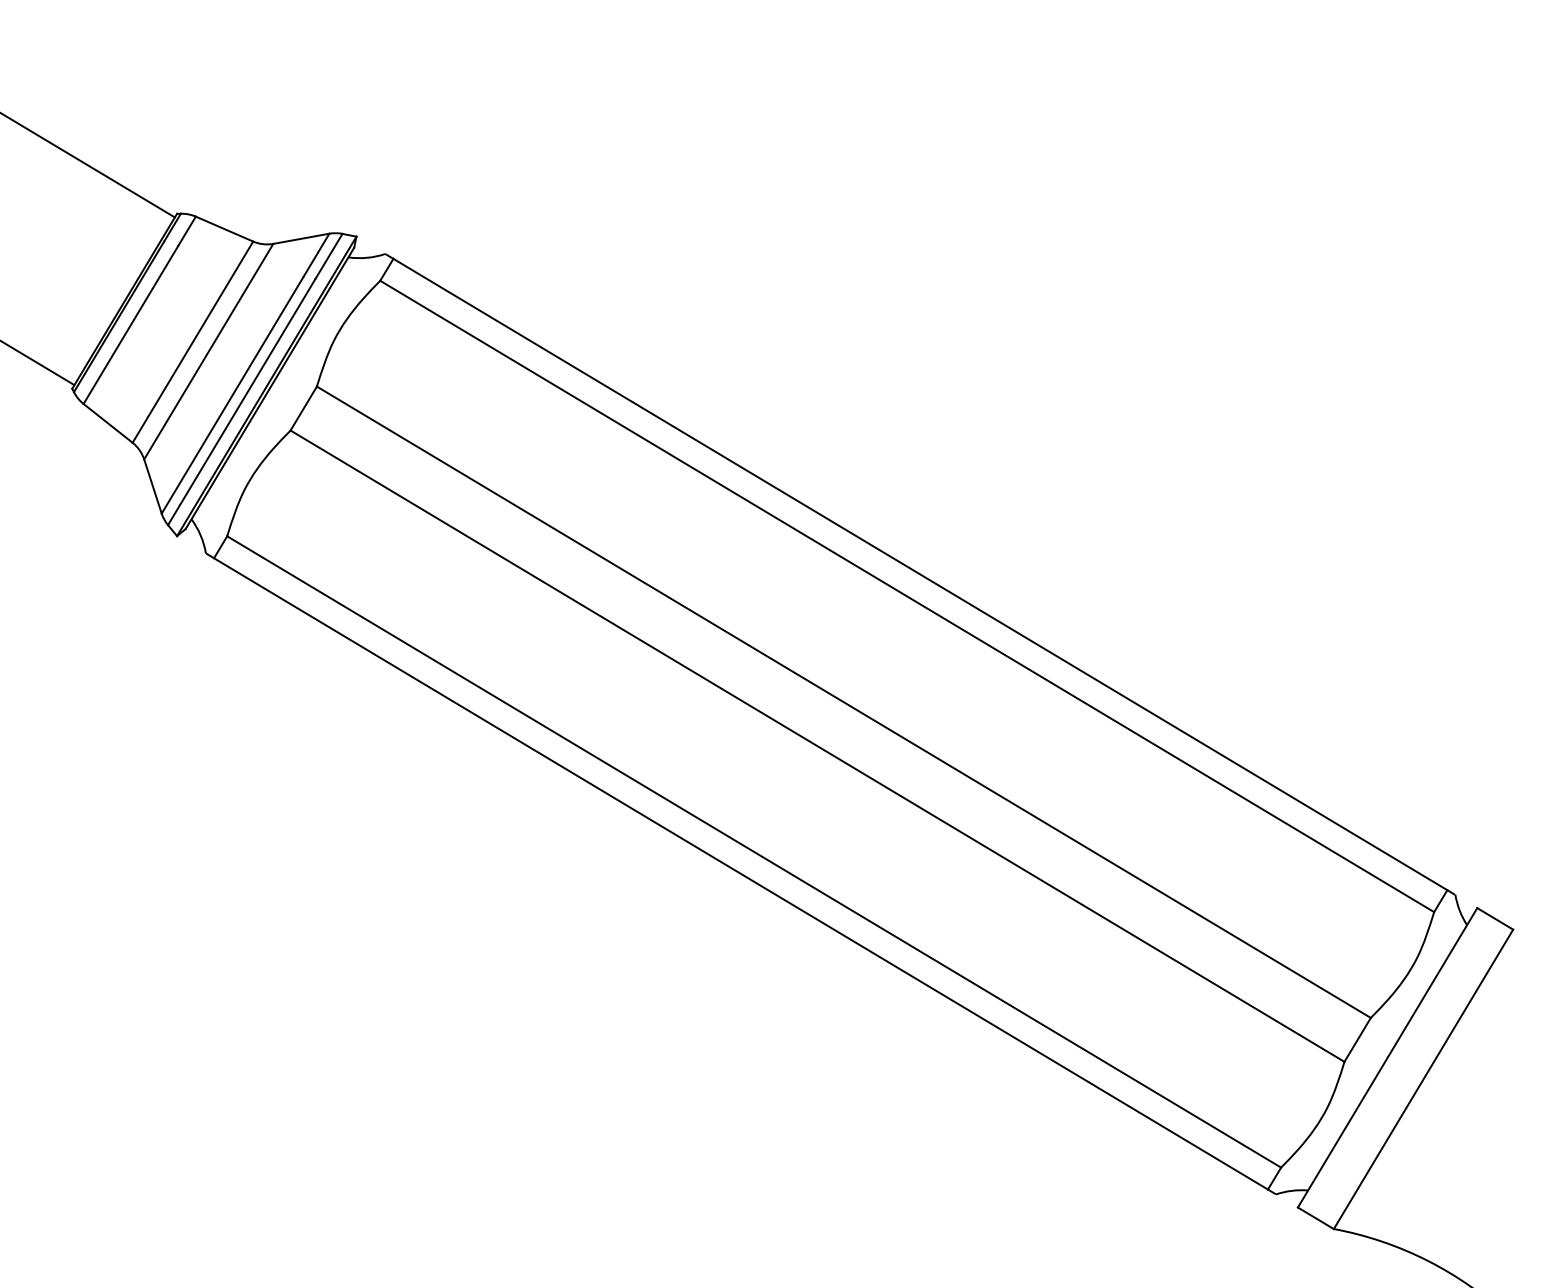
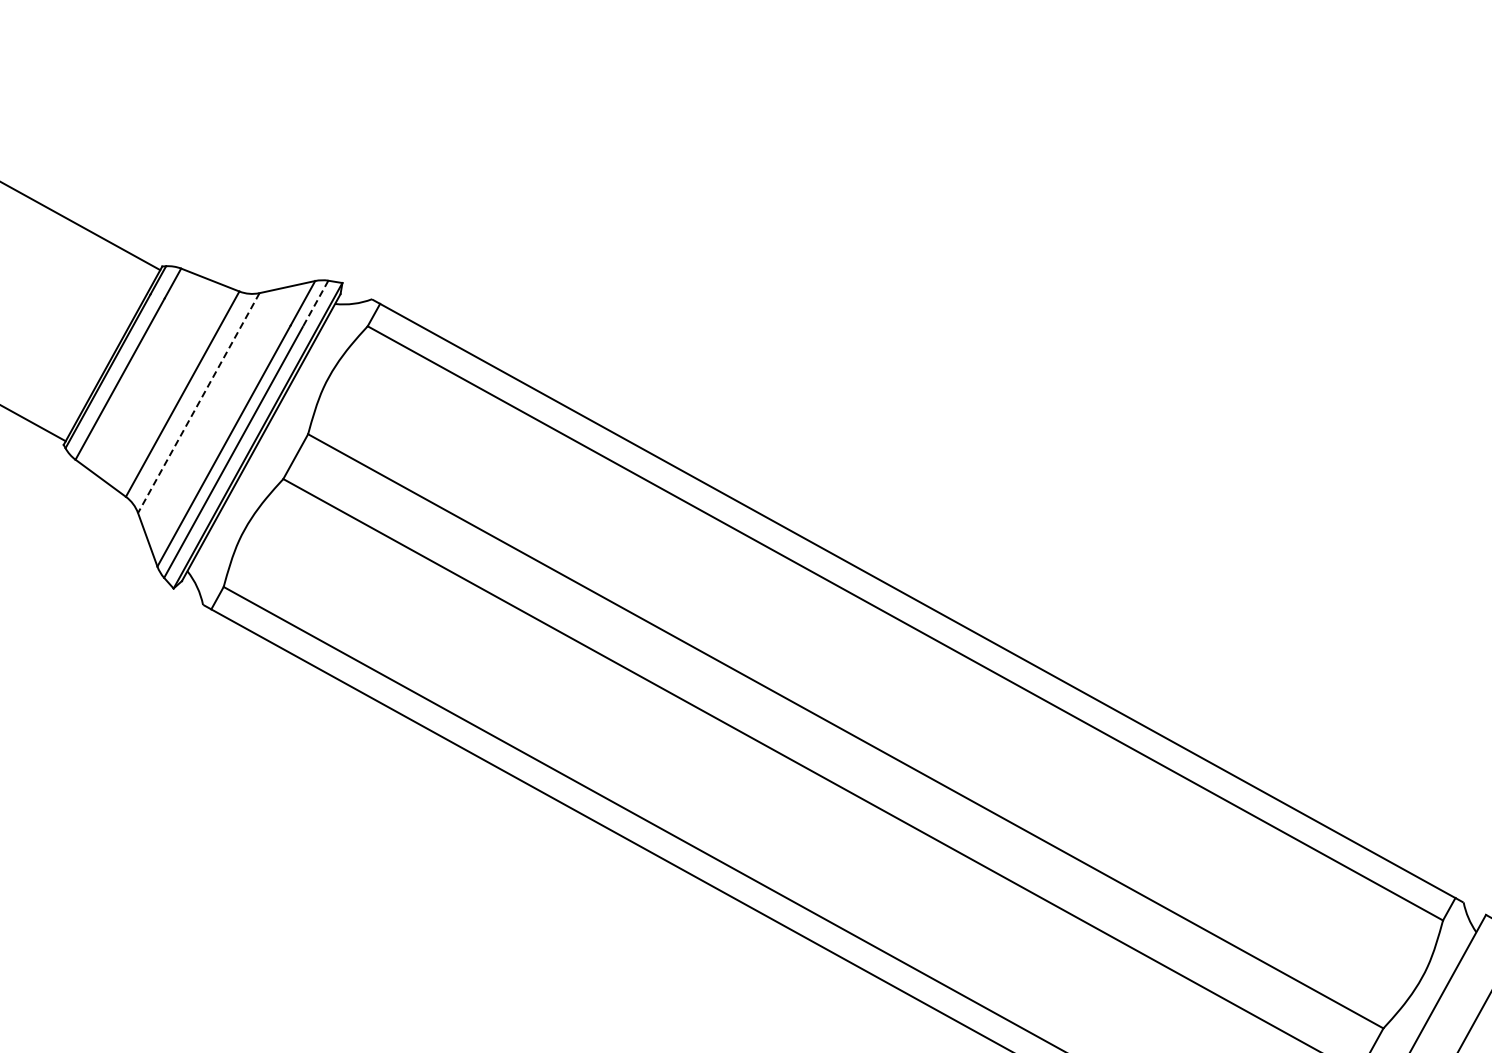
line: (328, 256) -> (315, 303), solid -> dashed
line: (208, 351) -> (198, 402), solid -> dashed

